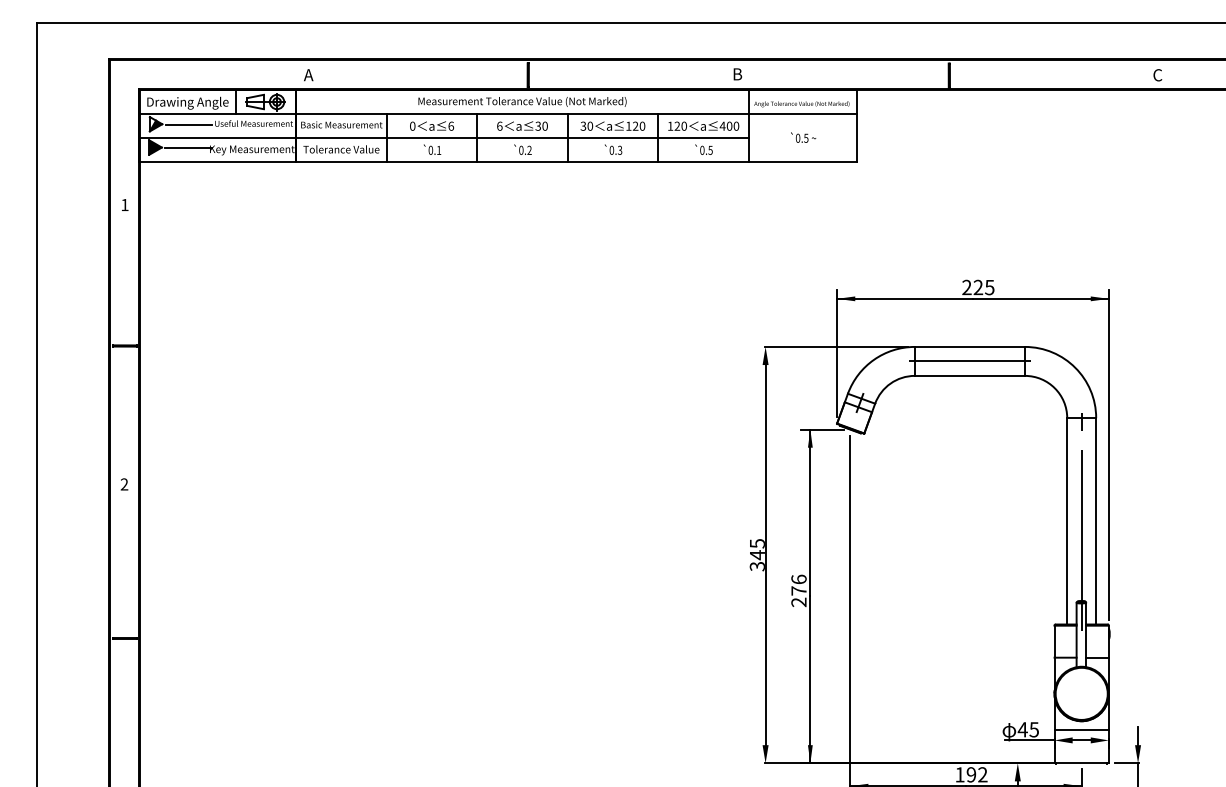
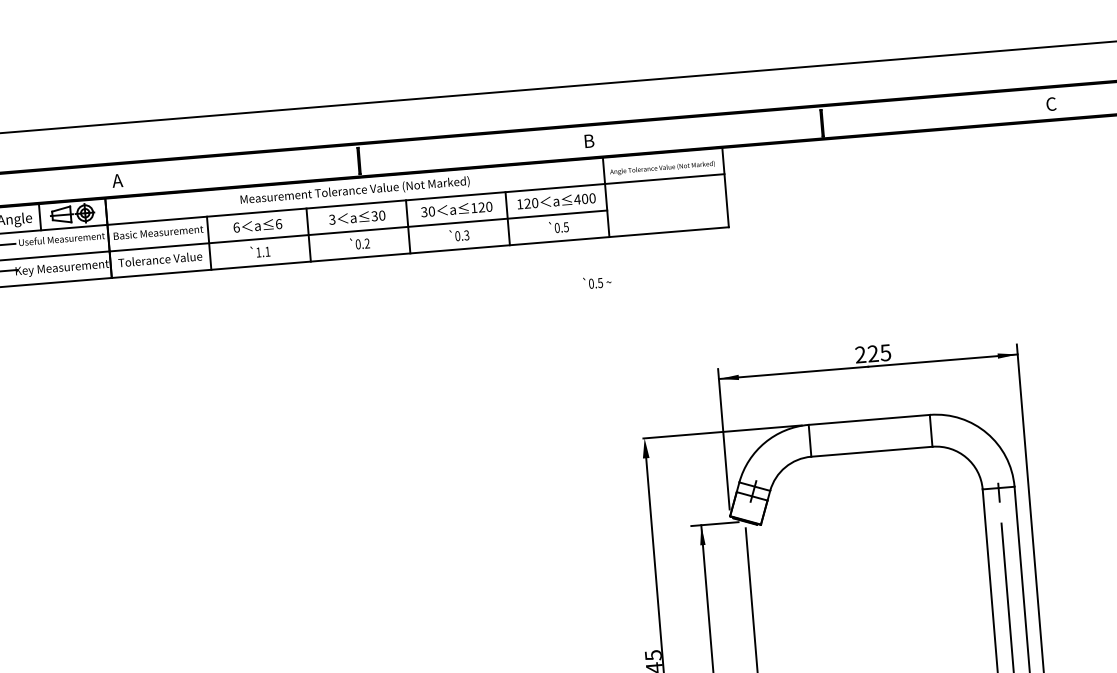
text: (412, 125) -> (236, 226), 0 -> 6
text: (499, 125) -> (331, 218), 6 -> 3
text: (803, 137) -> (597, 282), moved
text: (430, 149) -> (258, 251), `0.1 -> `1.1
line: (969, 361) -> (870, 435), removed

